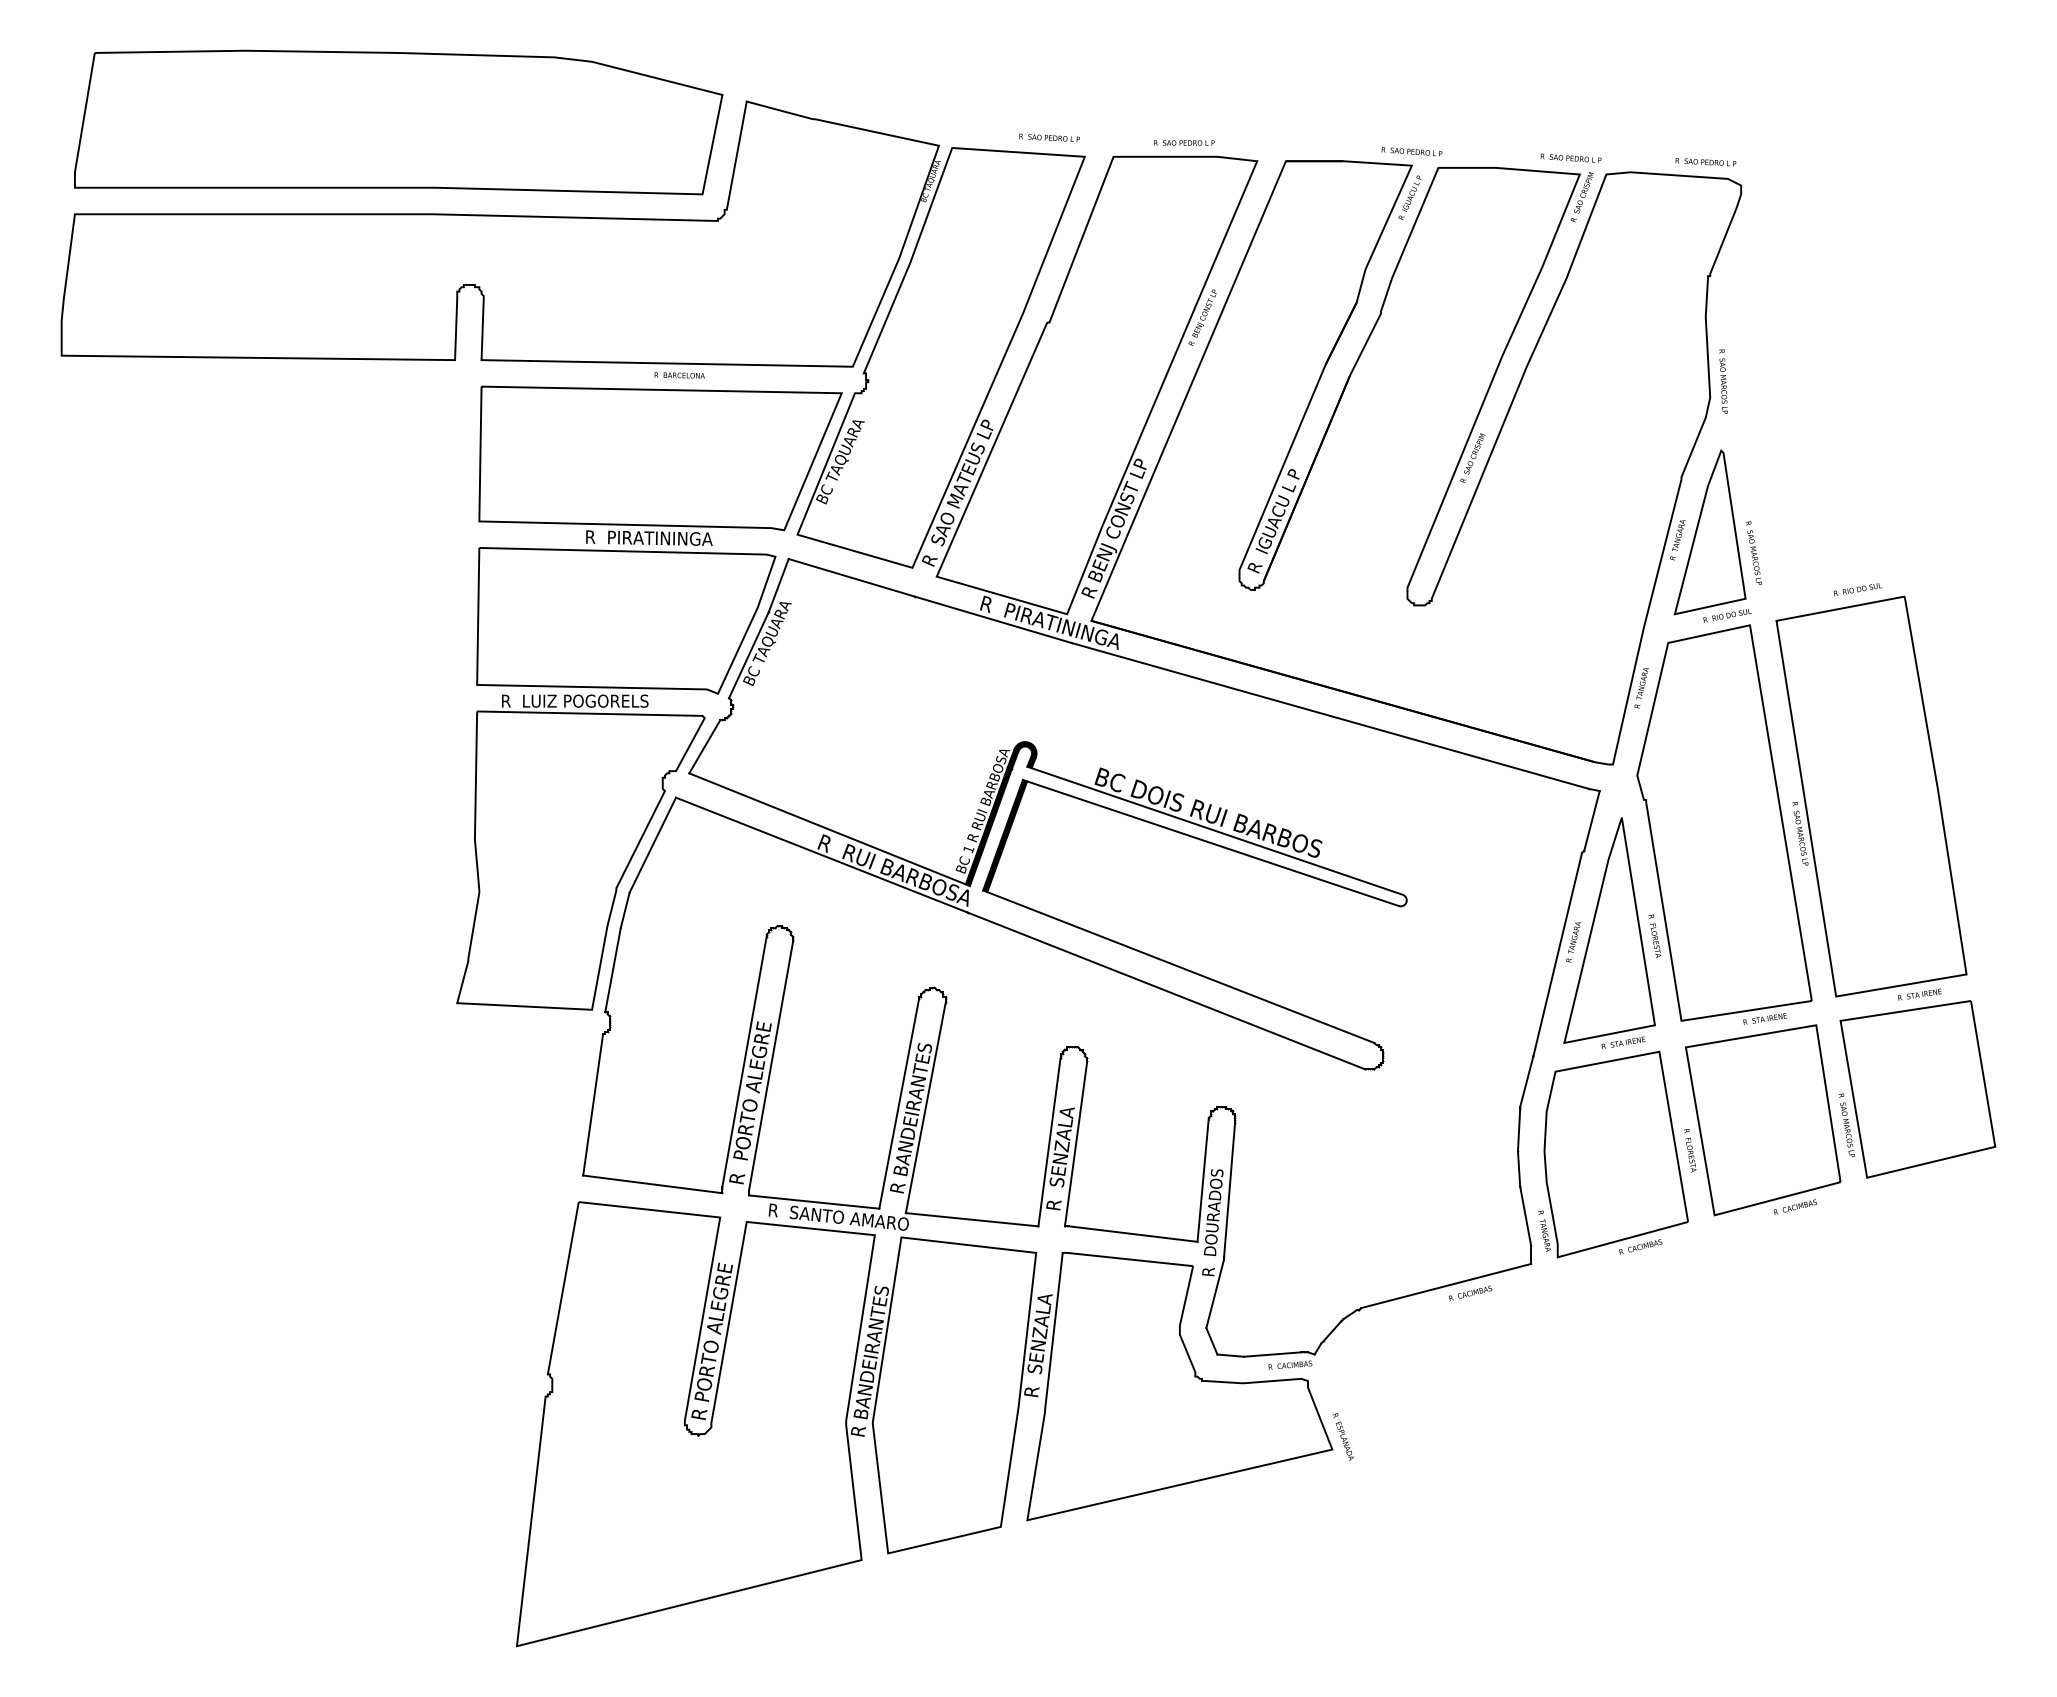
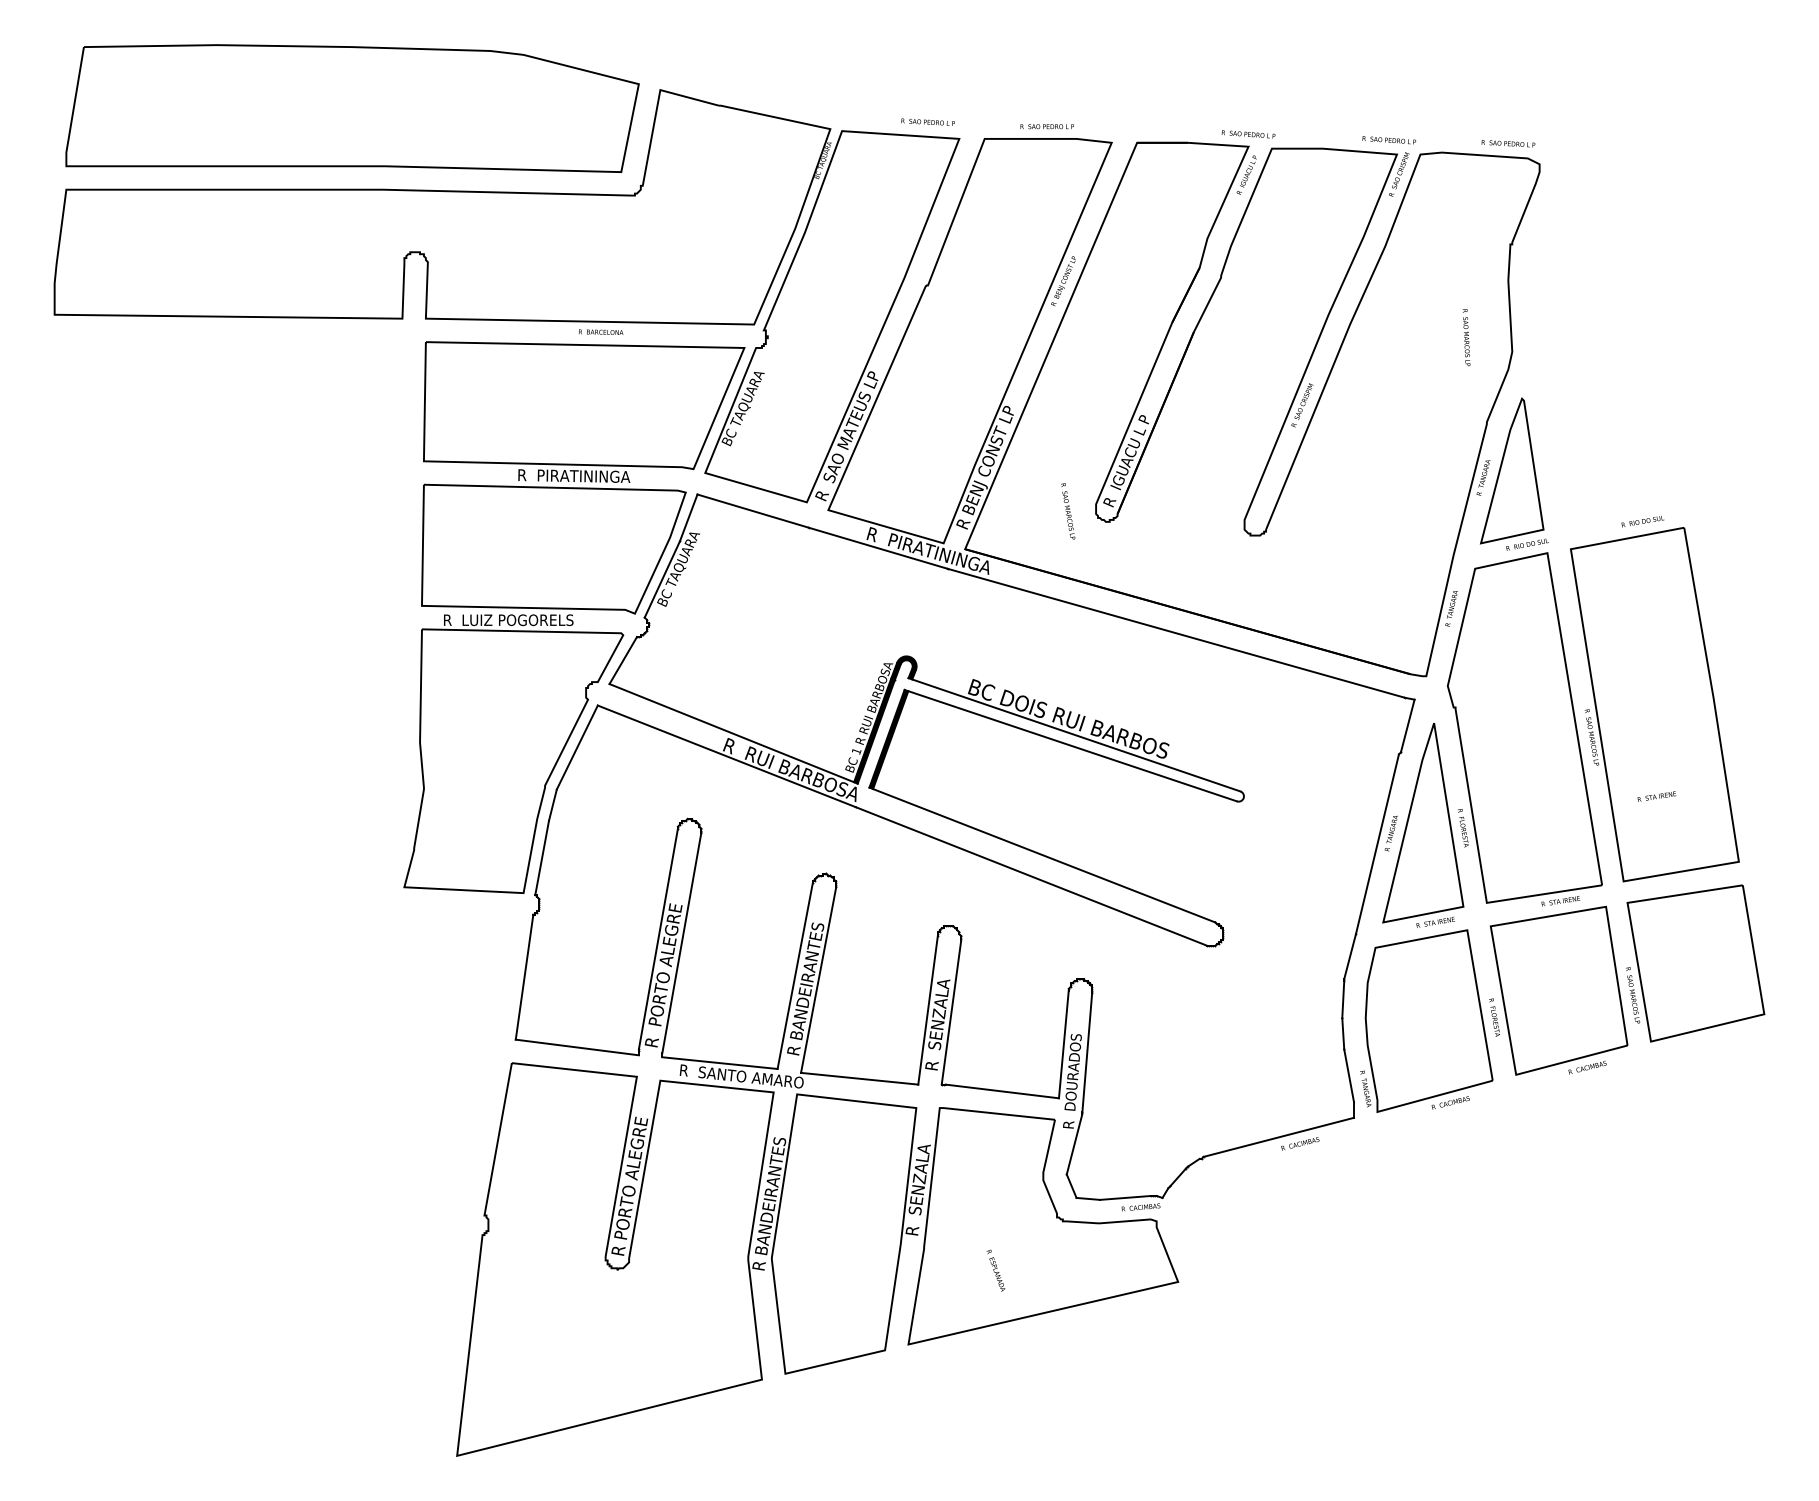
text: (1723, 381) -> (1466, 337), moved
text: (1753, 552) -> (1067, 510), moved
text: (1919, 994) -> (1656, 796), moved
text: (1342, 1436) -> (995, 1270), moved

